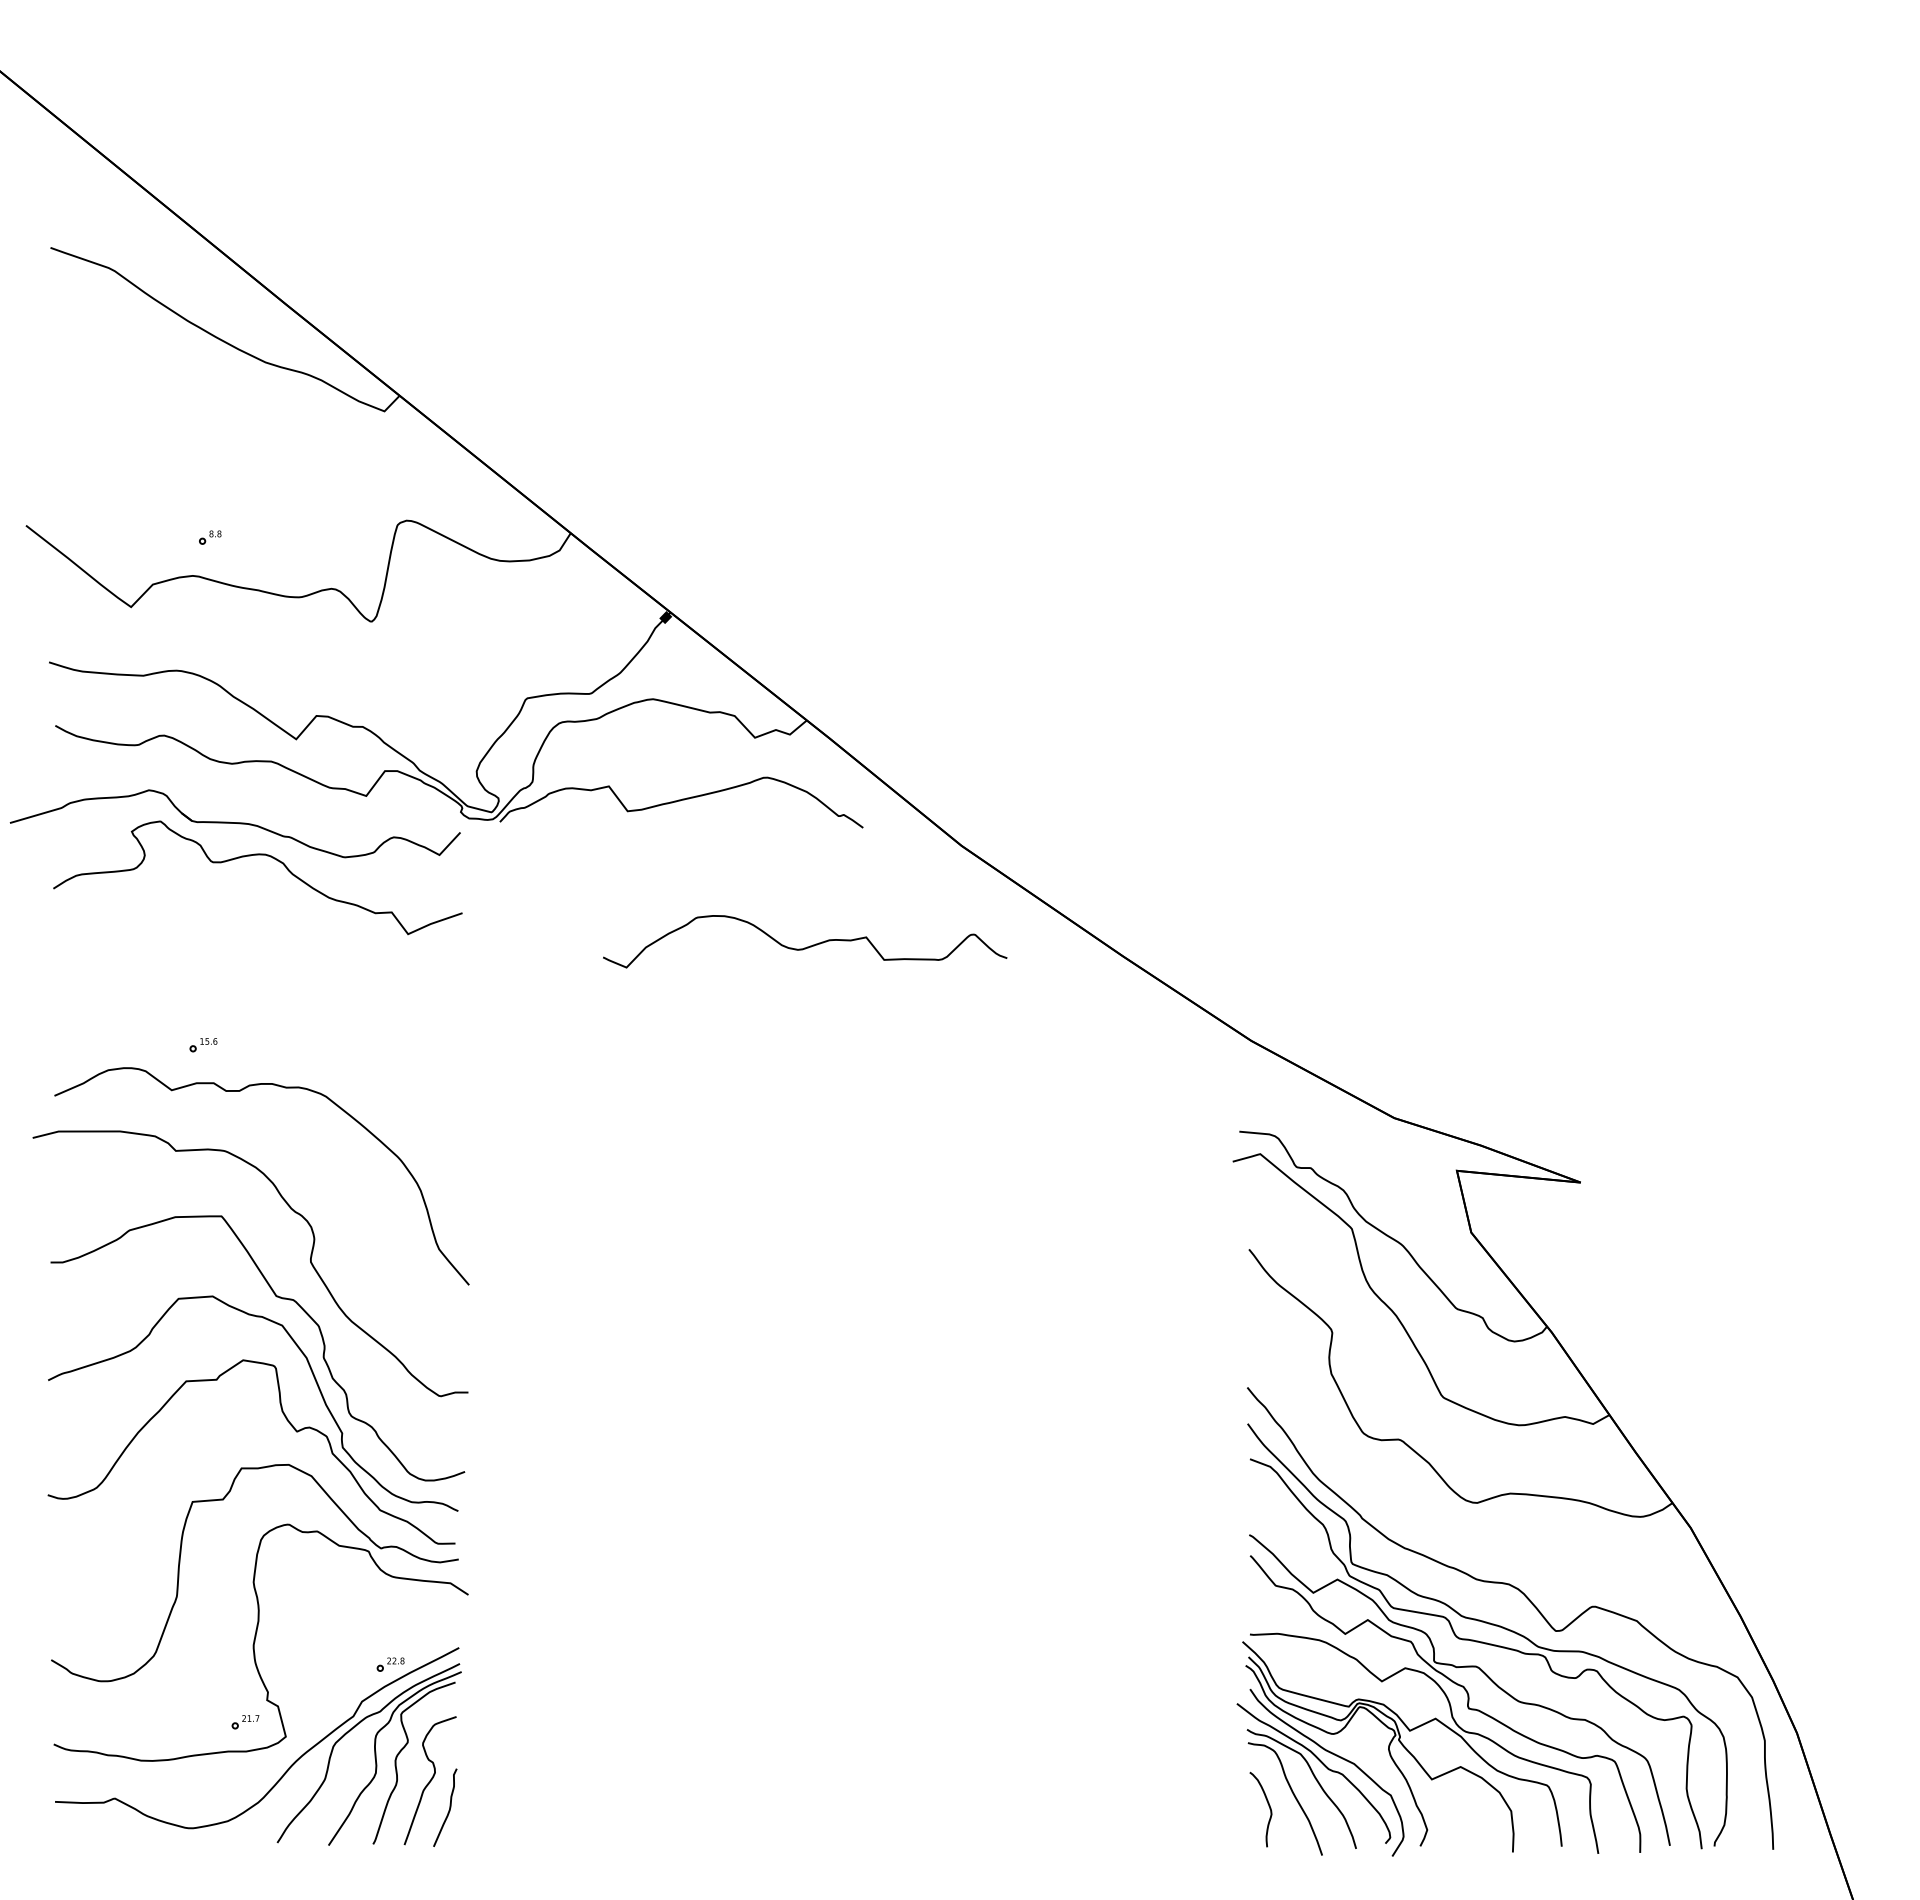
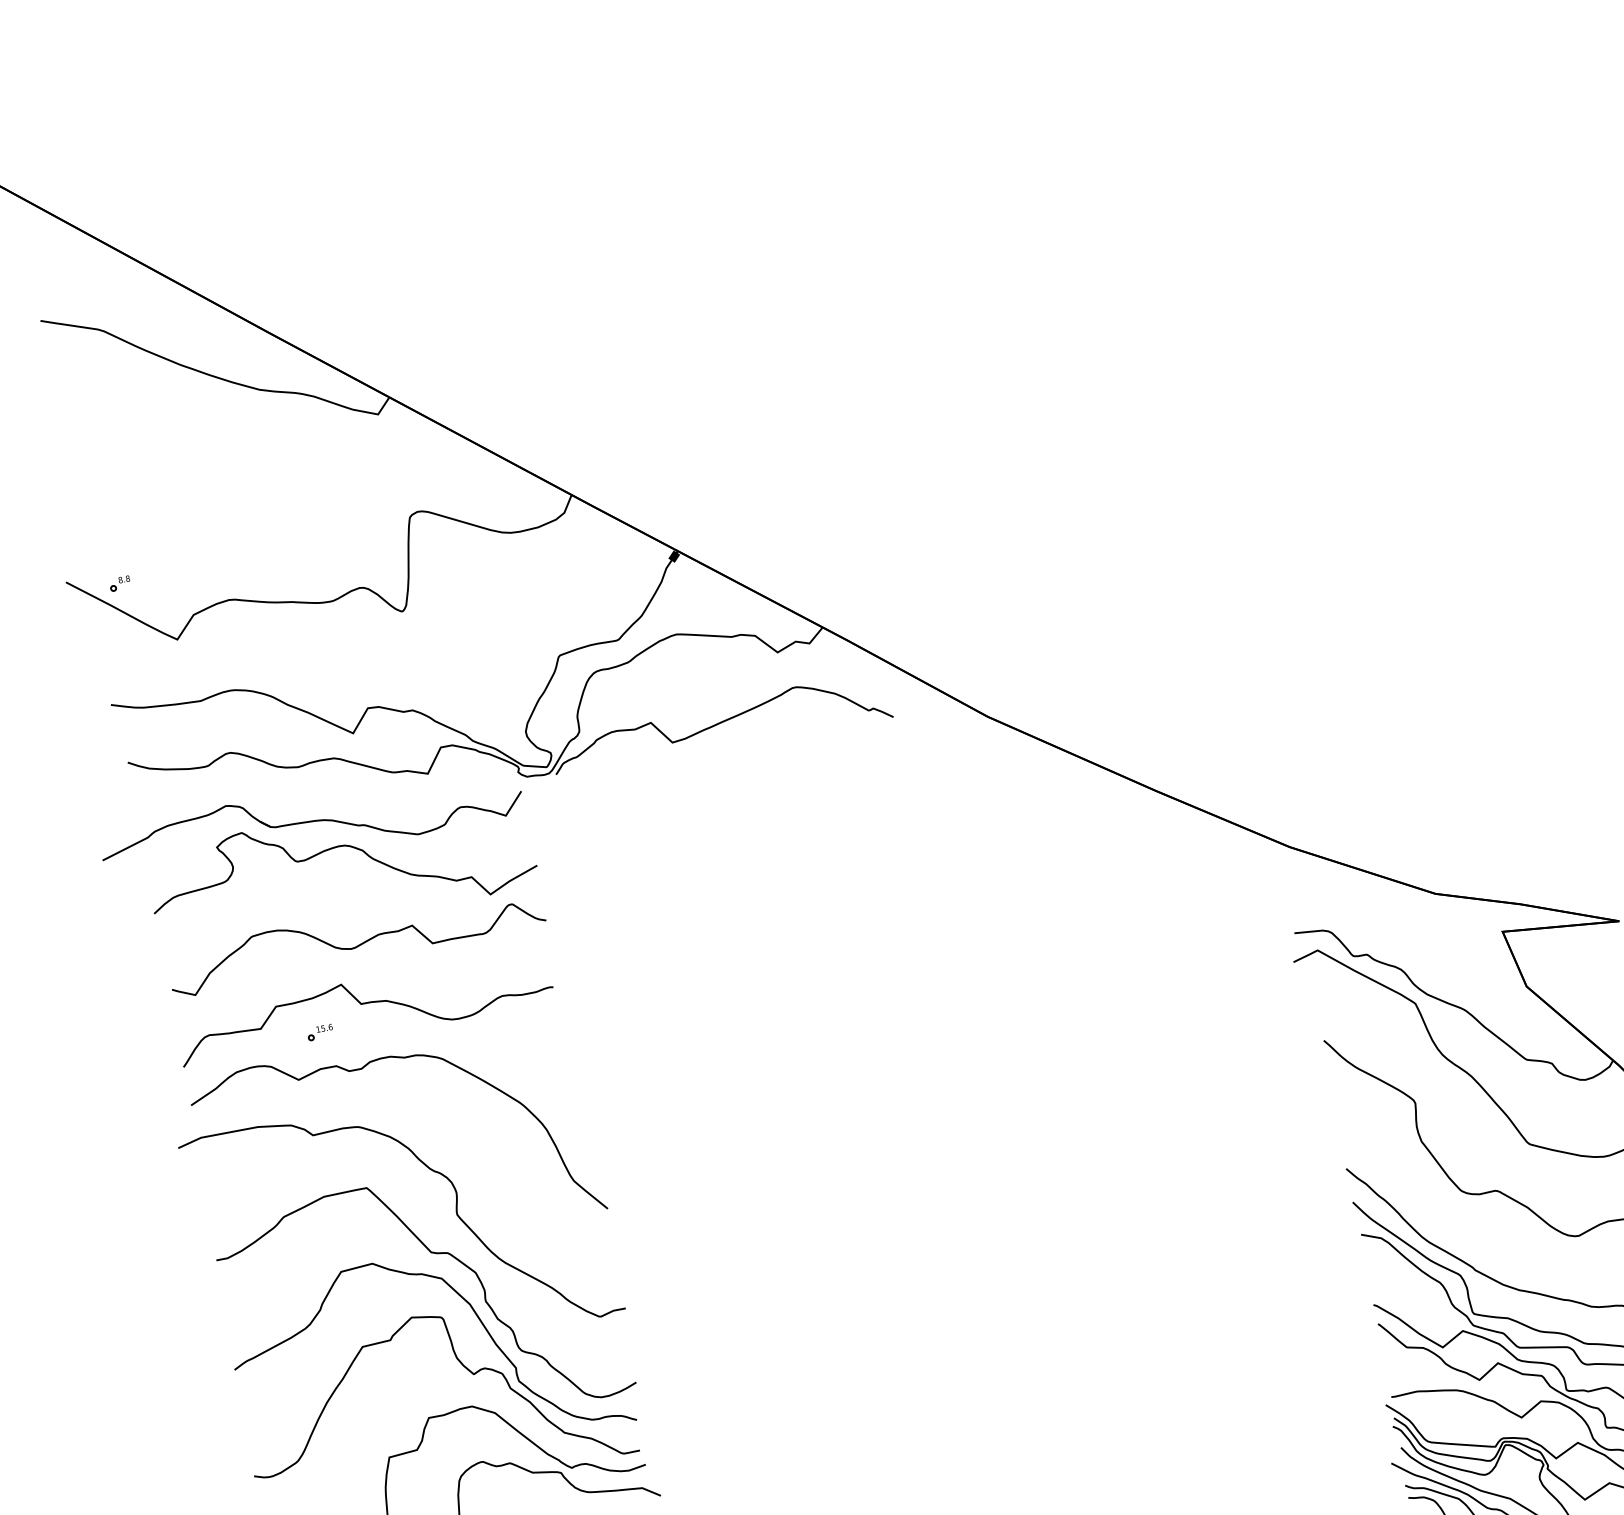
part: (210, 537) -> (120, 583), moved
curve: (807, 946) -> (359, 944), moved
curve: (254, 1024) -> (363, 1004), added

